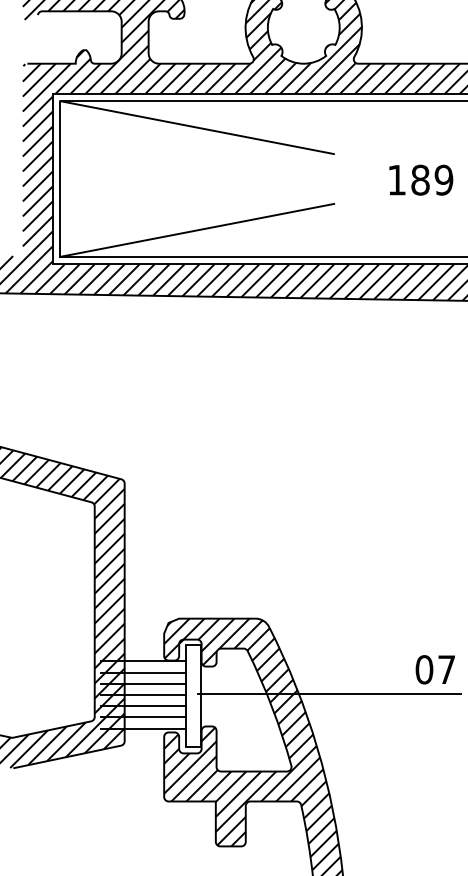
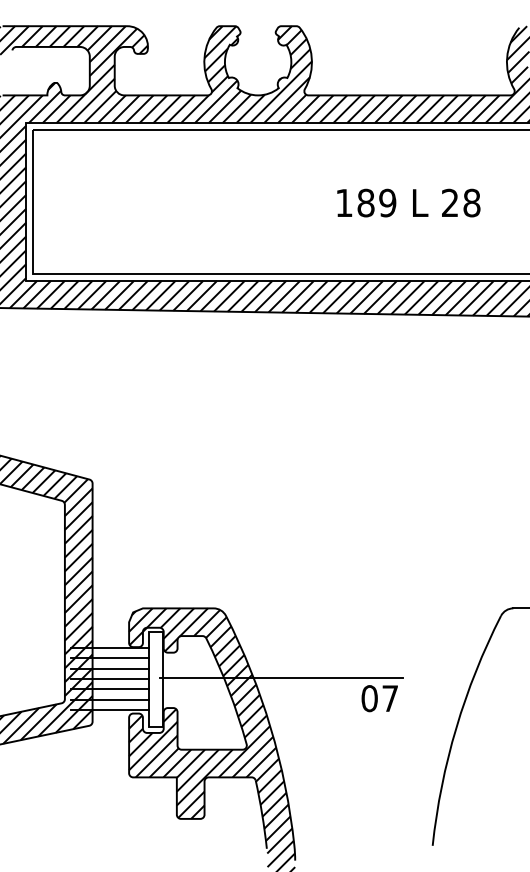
line: (197, 127) -> (159, 154), removed
line: (197, 230) -> (159, 249), removed
text: (435, 669) -> (379, 698), moved

